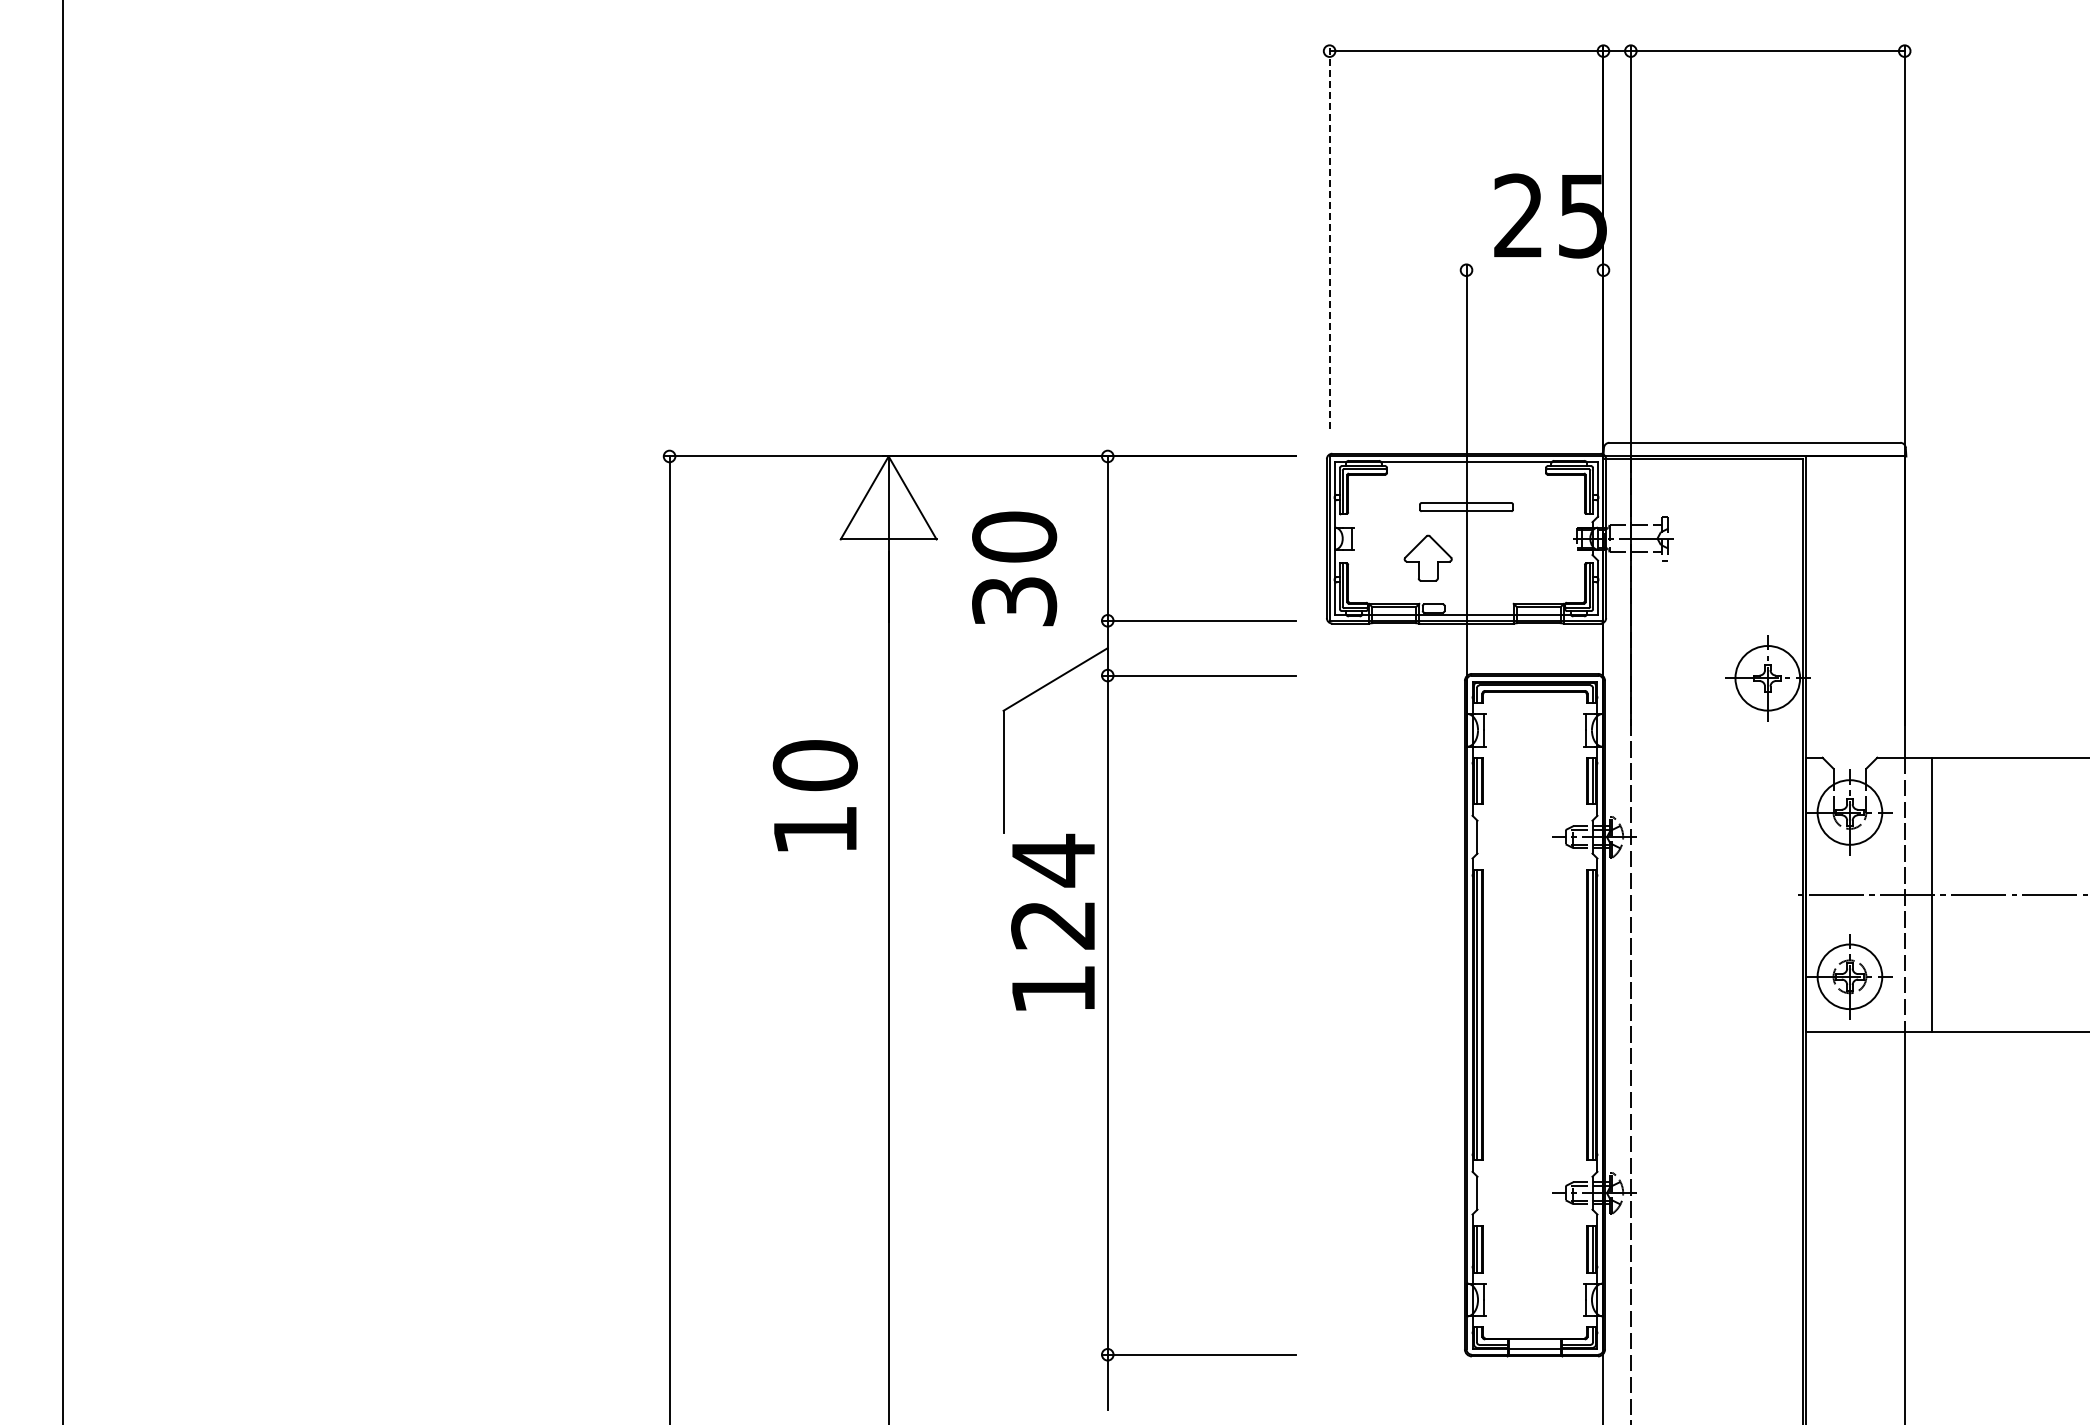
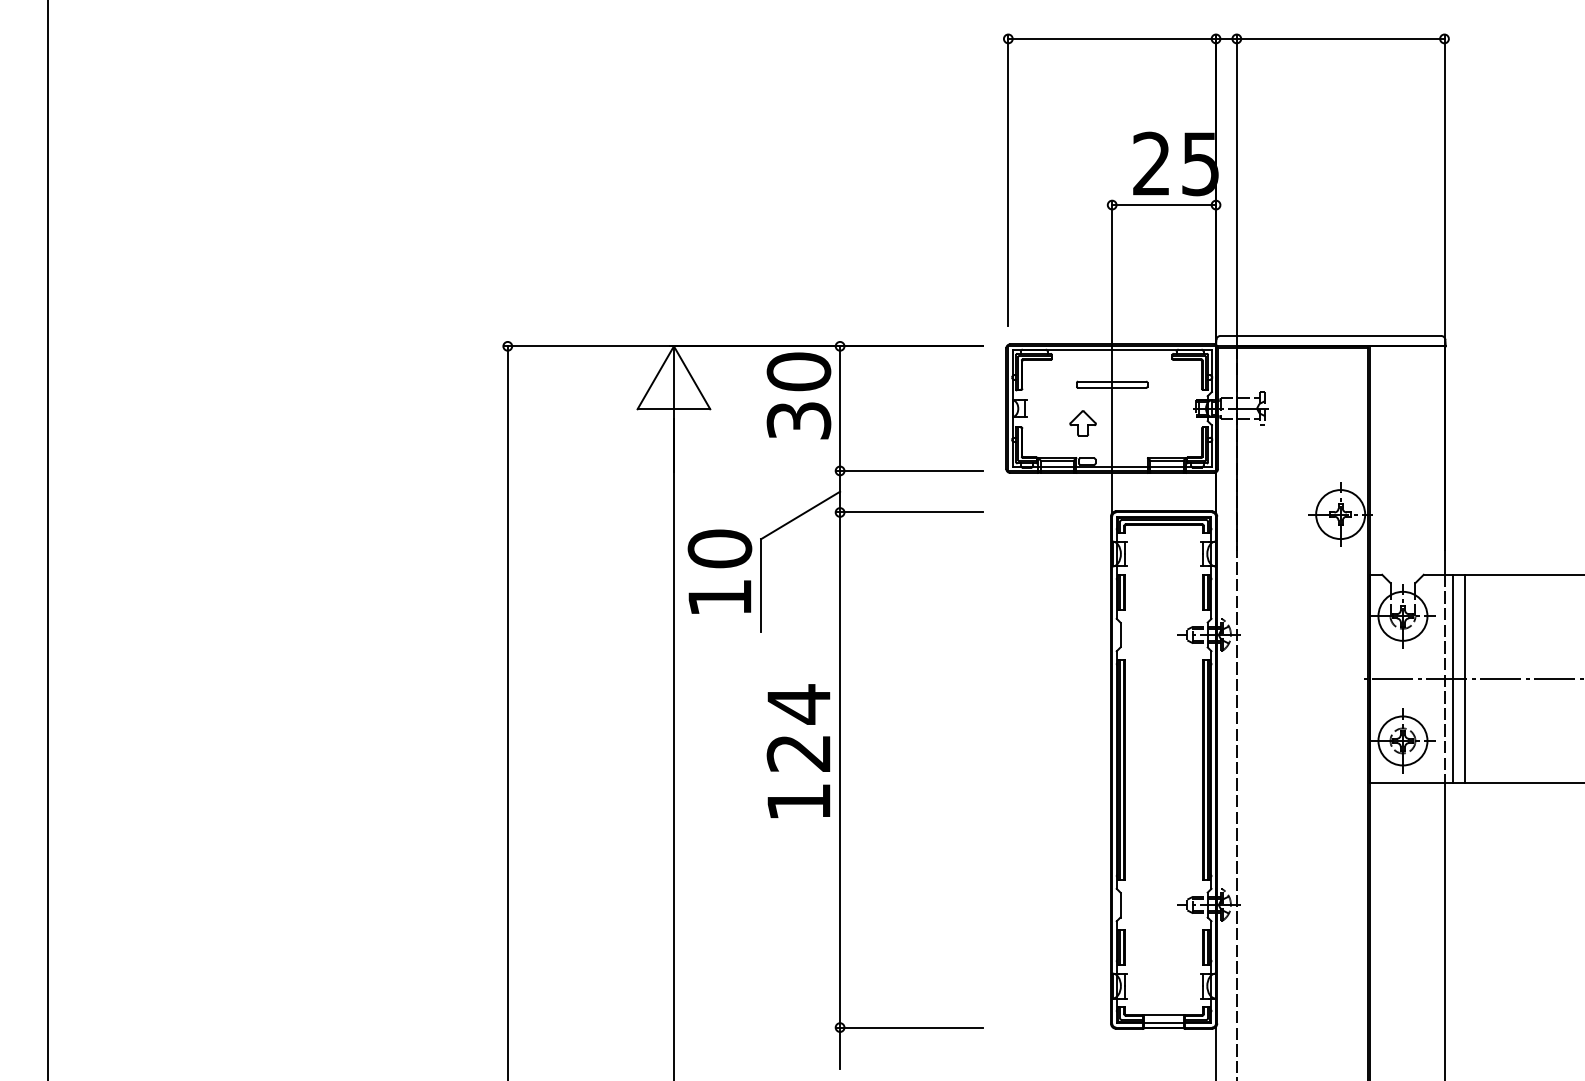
line: (1329, 237) -> (1008, 180), dashed -> solid
line: (1534, 270) -> (1163, 205), added
part: (1427, 557) -> (1082, 422), size x0.71
text: (1014, 568) -> (798, 395), moved
text: (814, 795) -> (719, 571), moved
line: (1915, 894) -> (1452, 678), added
text: (1052, 921) -> (798, 750), moved

